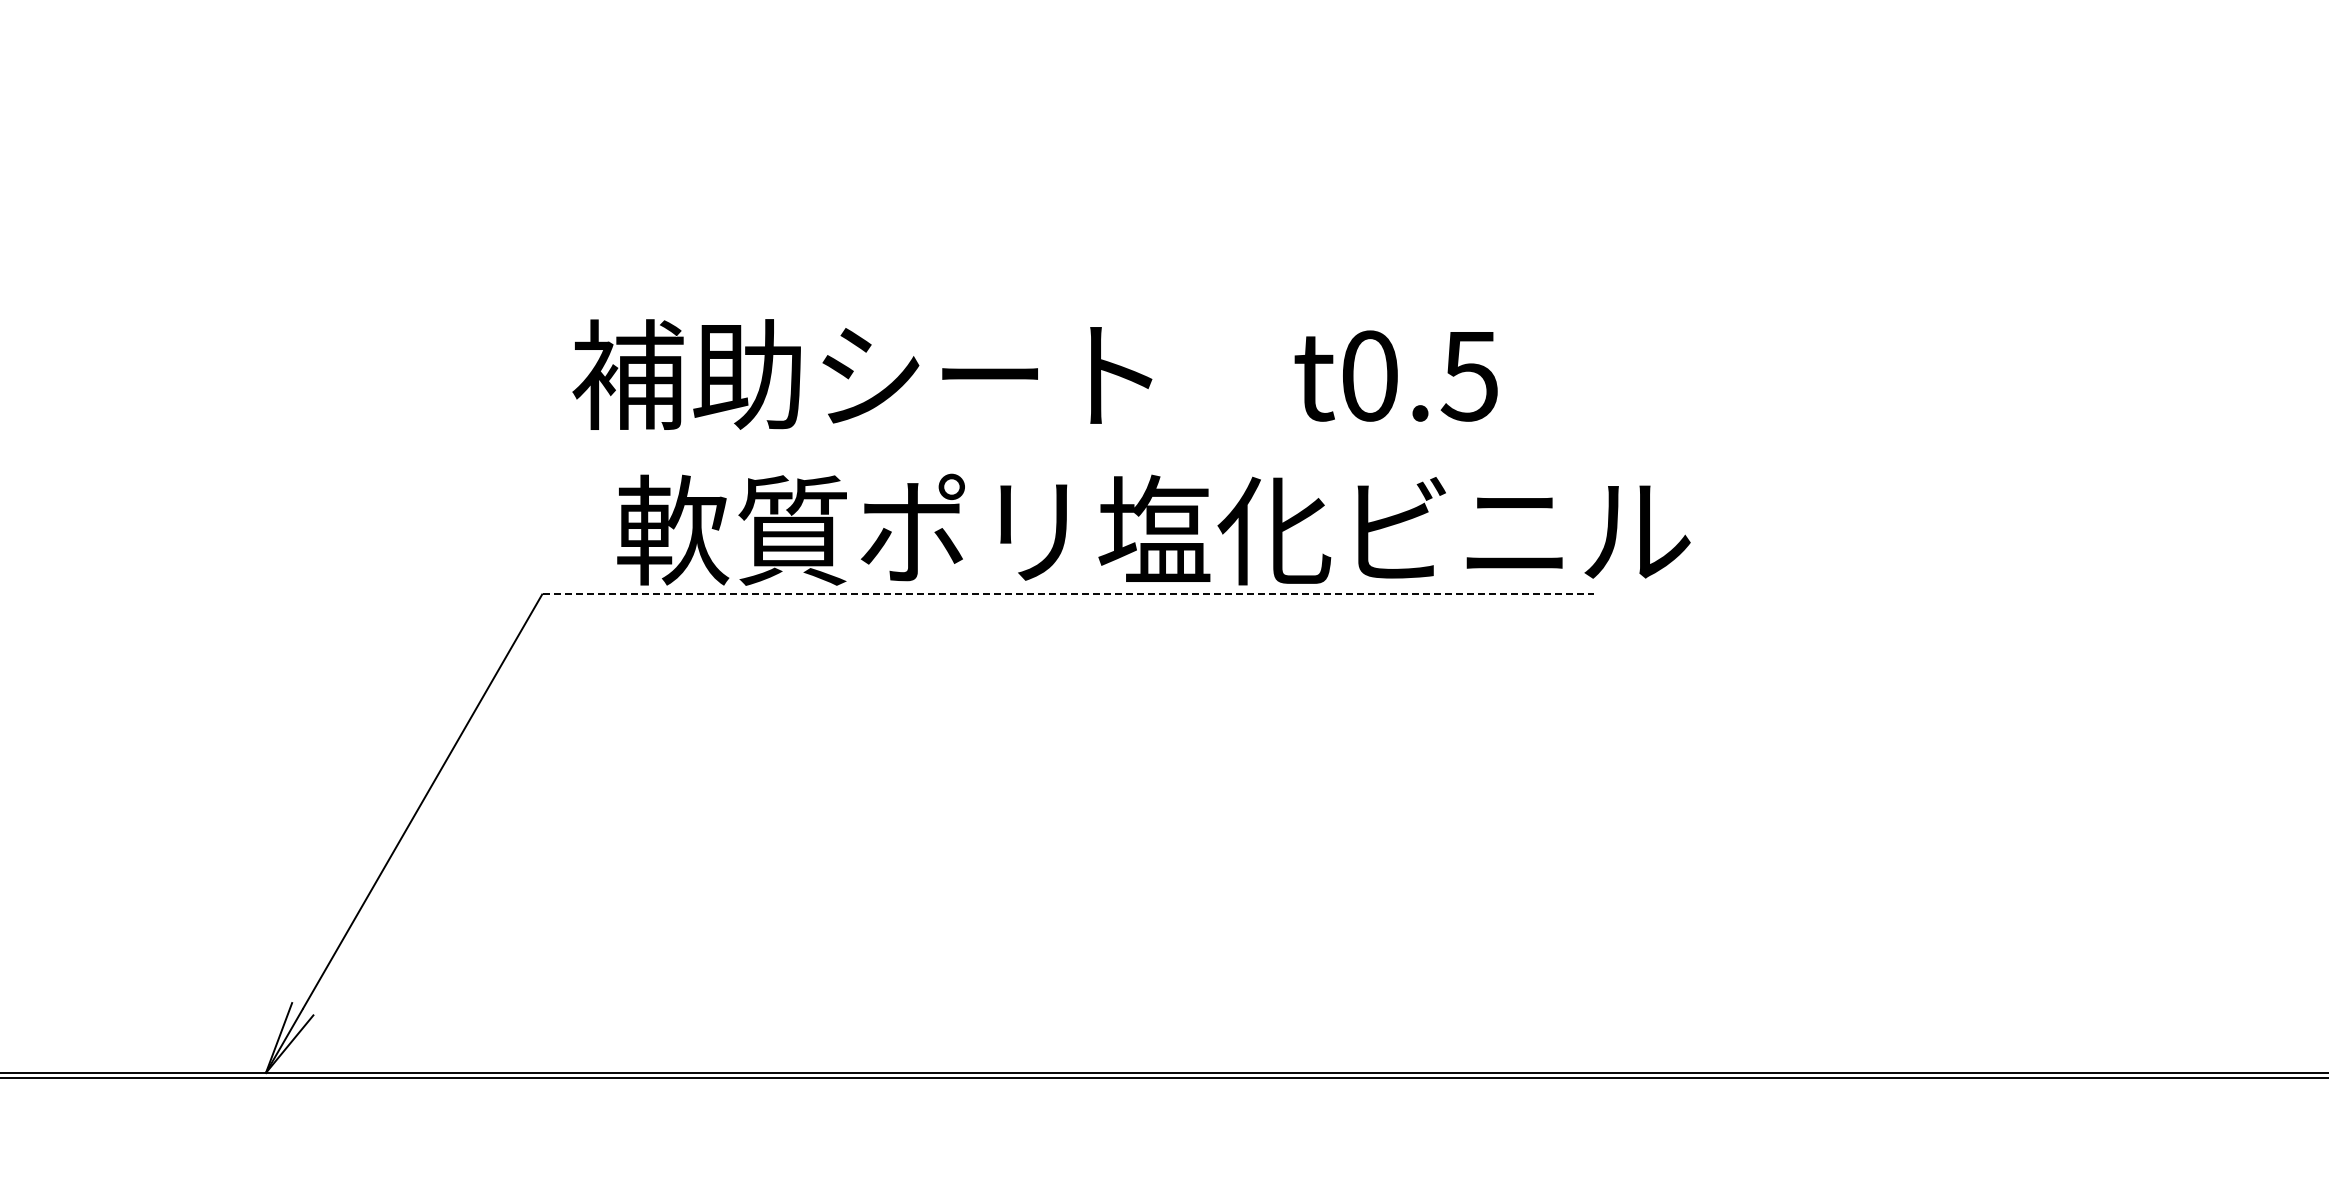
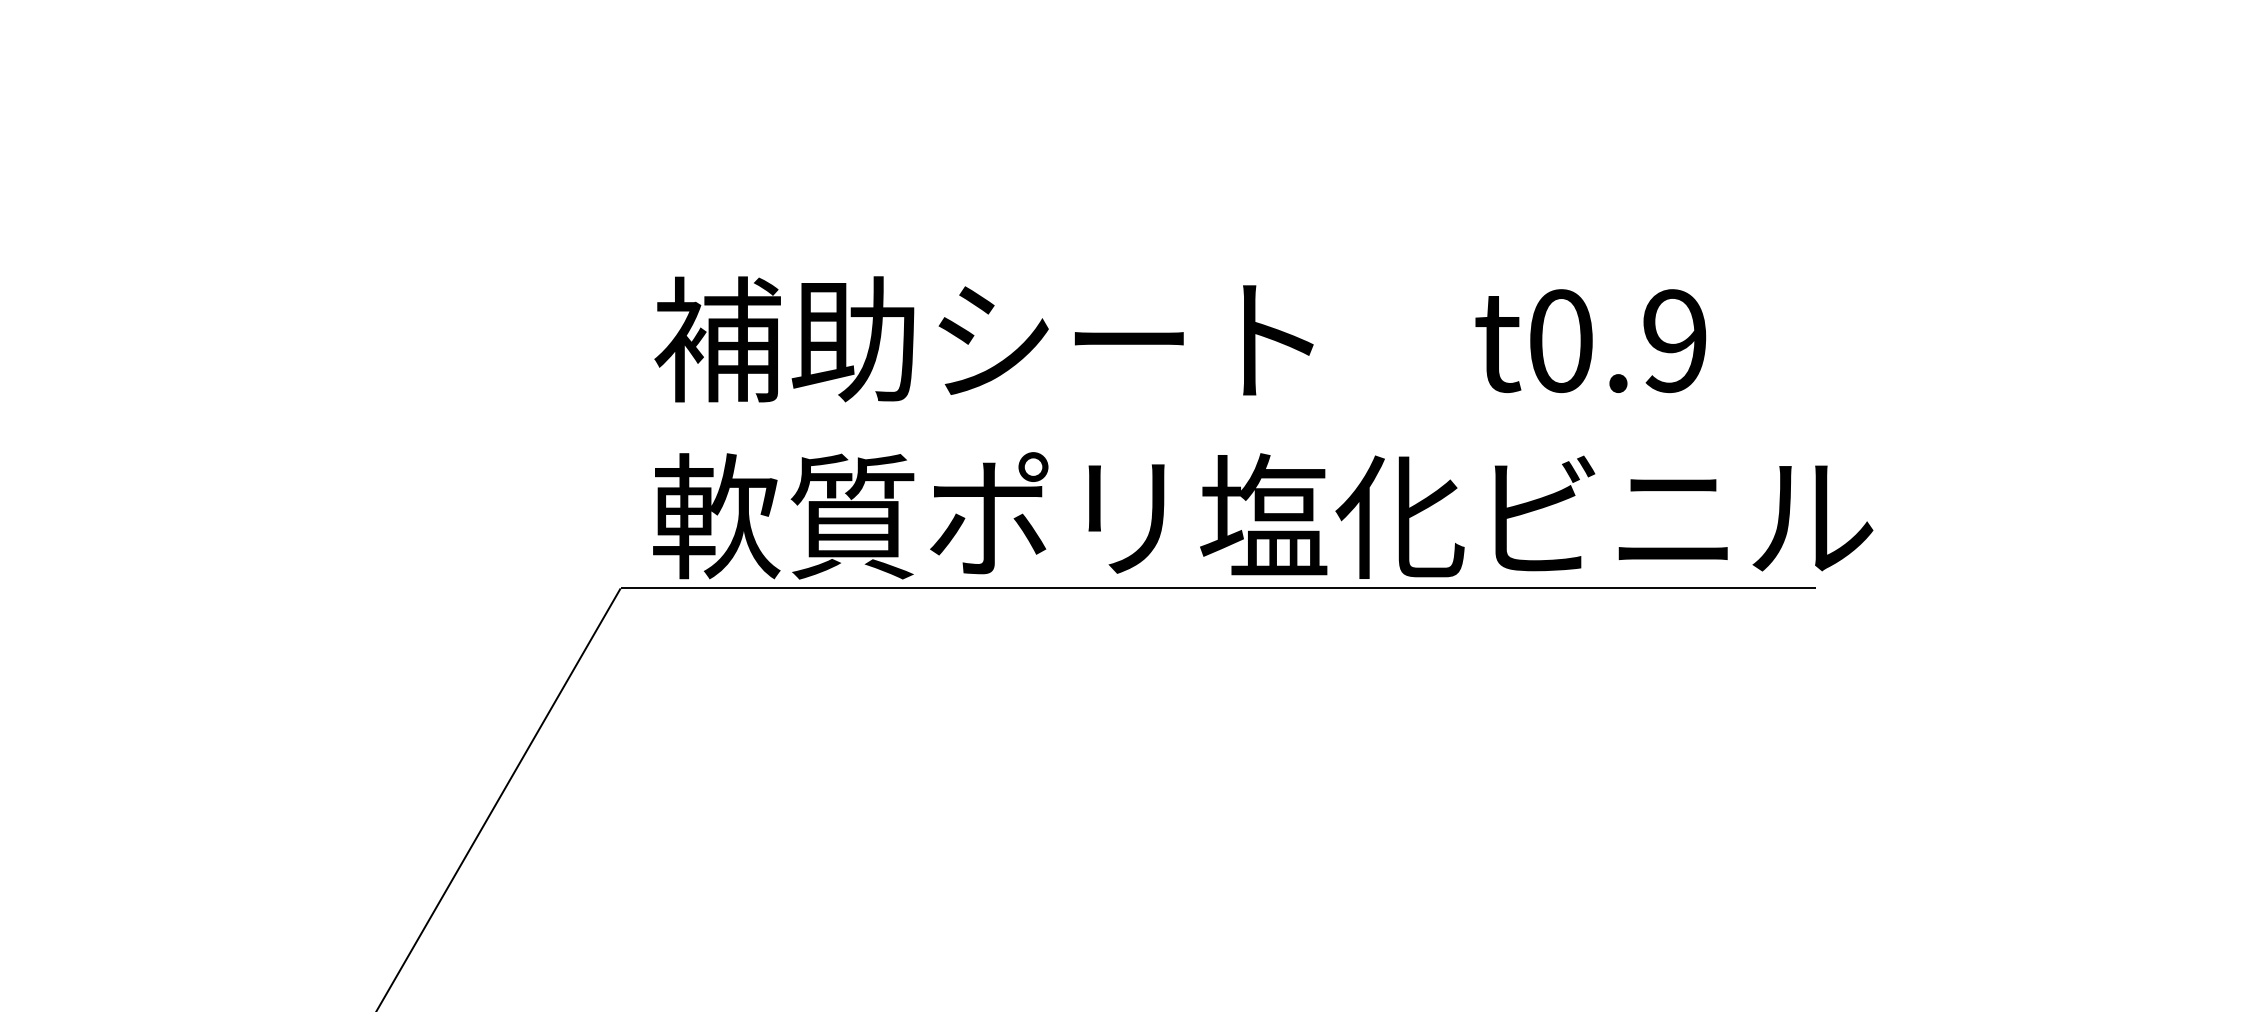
text: (1468, 375) -> (1673, 340), t0.5 -> t0.9
text: (1153, 529) -> (1262, 515), moved
line: (1068, 593) -> (1218, 588), dashed -> solid

